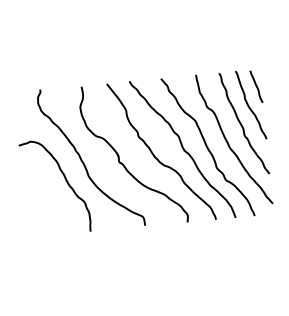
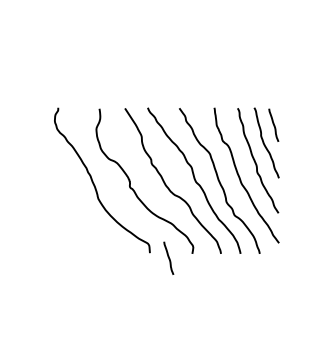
curve: (65, 180) -> (74, 200), removed
curve: (164, 228) -> (168, 257), added

